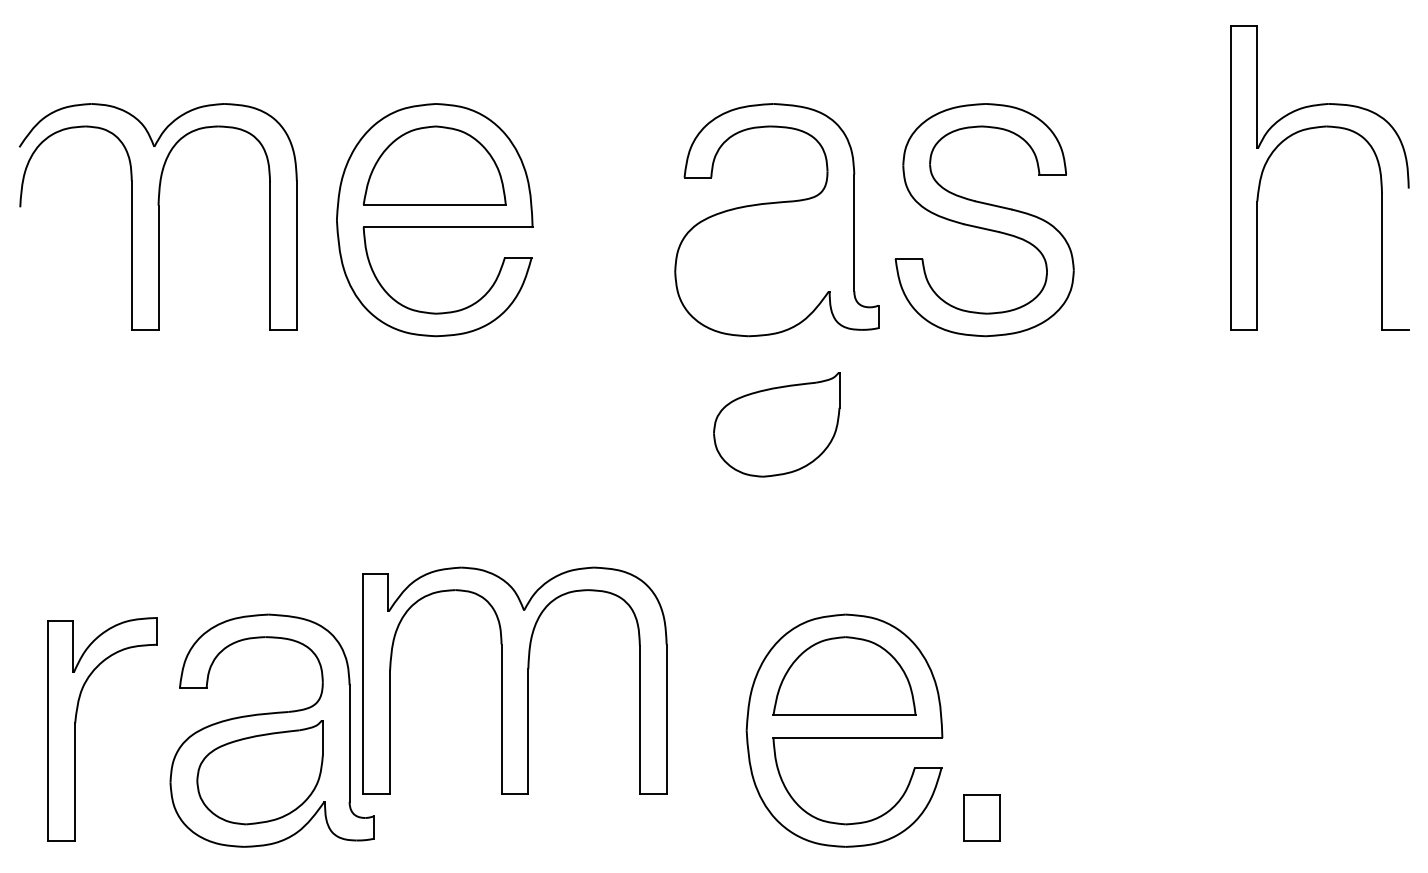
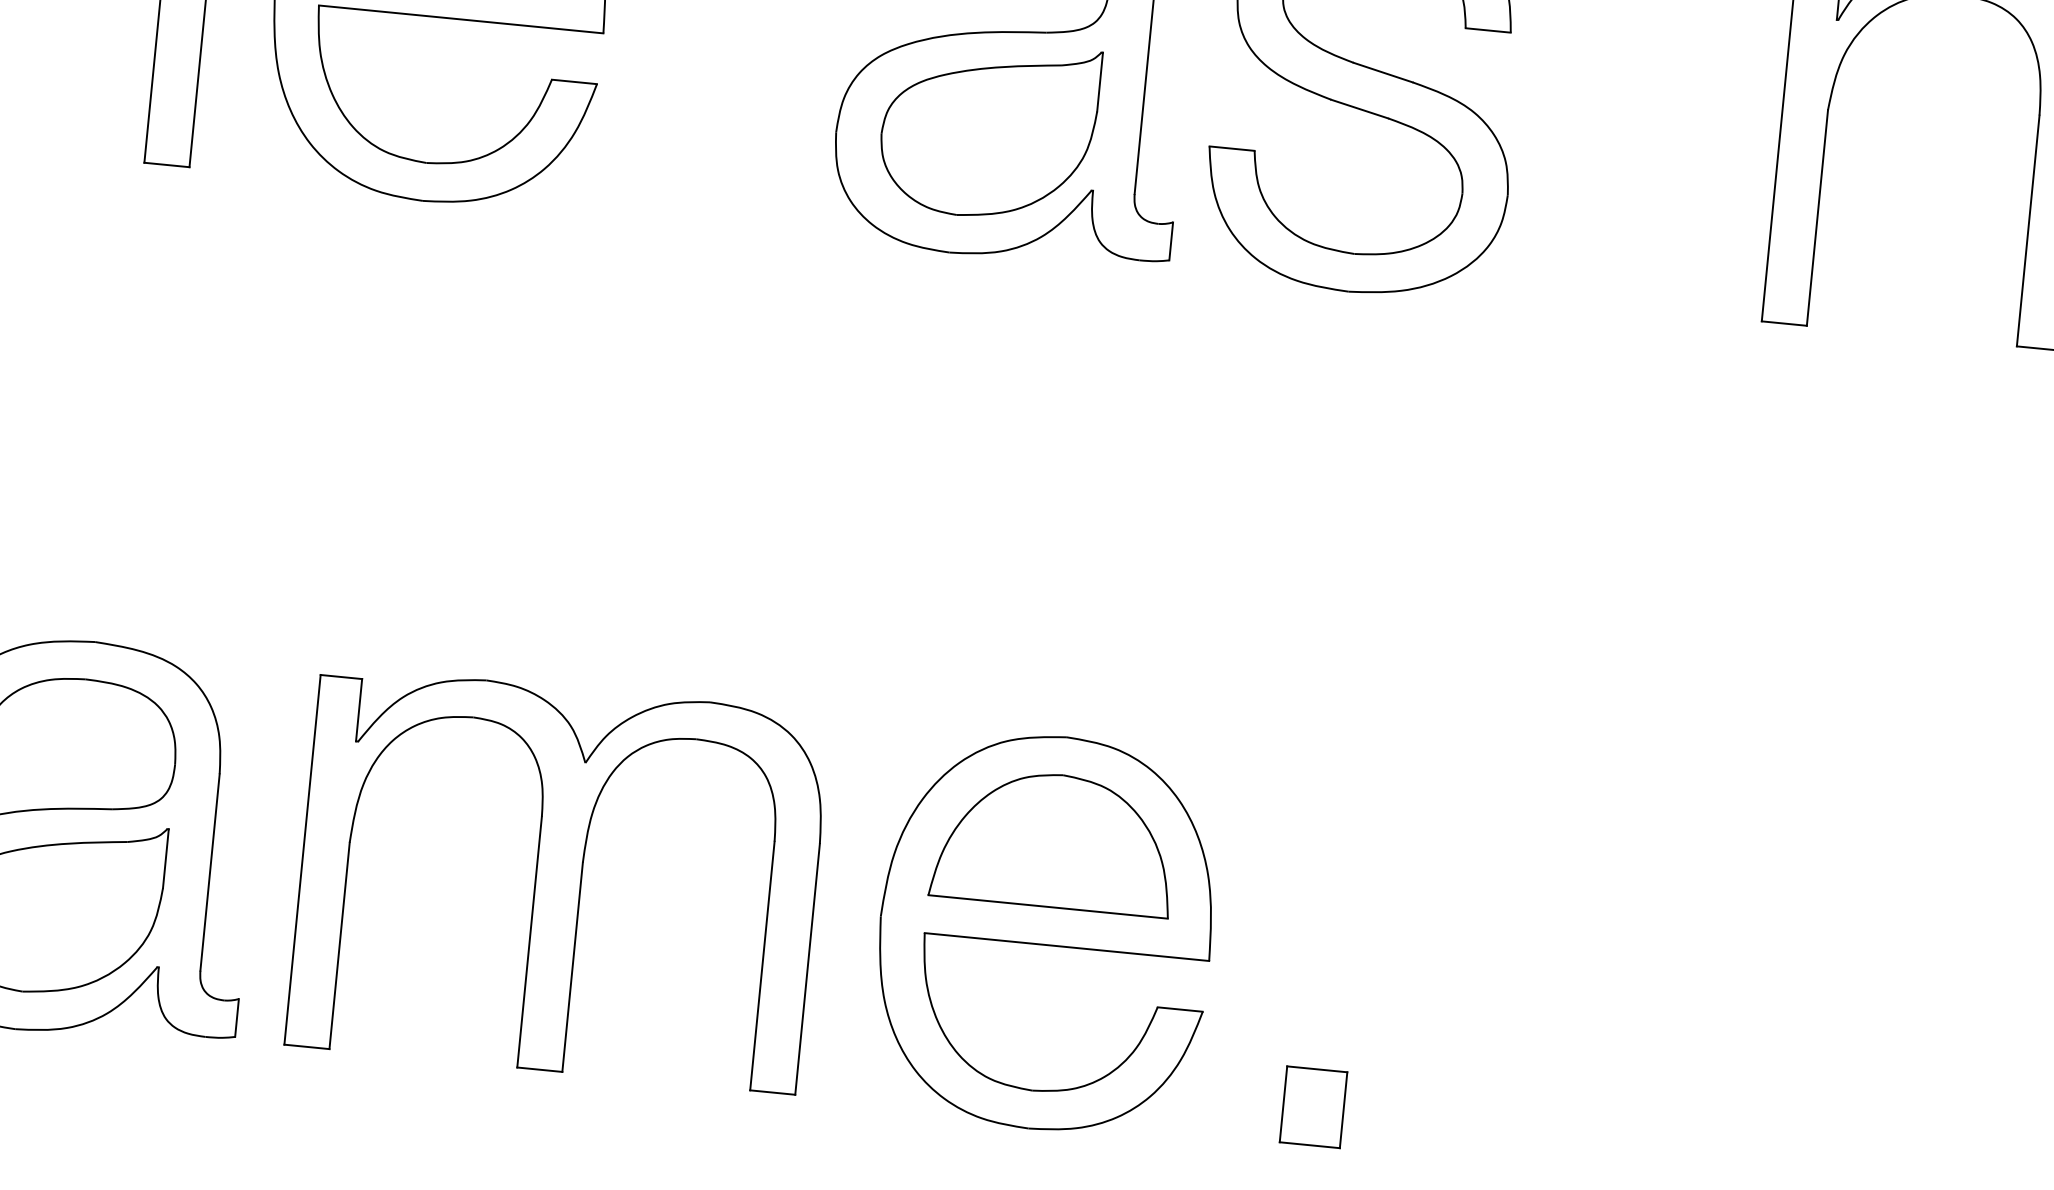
part: (776, 424) -> (988, 129), moved
part: (514, 680) -> (557, 879), moved
part: (981, 817) -> (1312, 1106), moved

